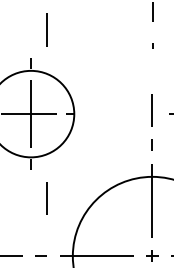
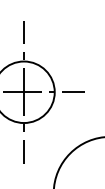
line: (46, 29) -> (23, 32), moved
line: (100, 113) -> (73, 91), added
line: (46, 198) -> (23, 152), moved

